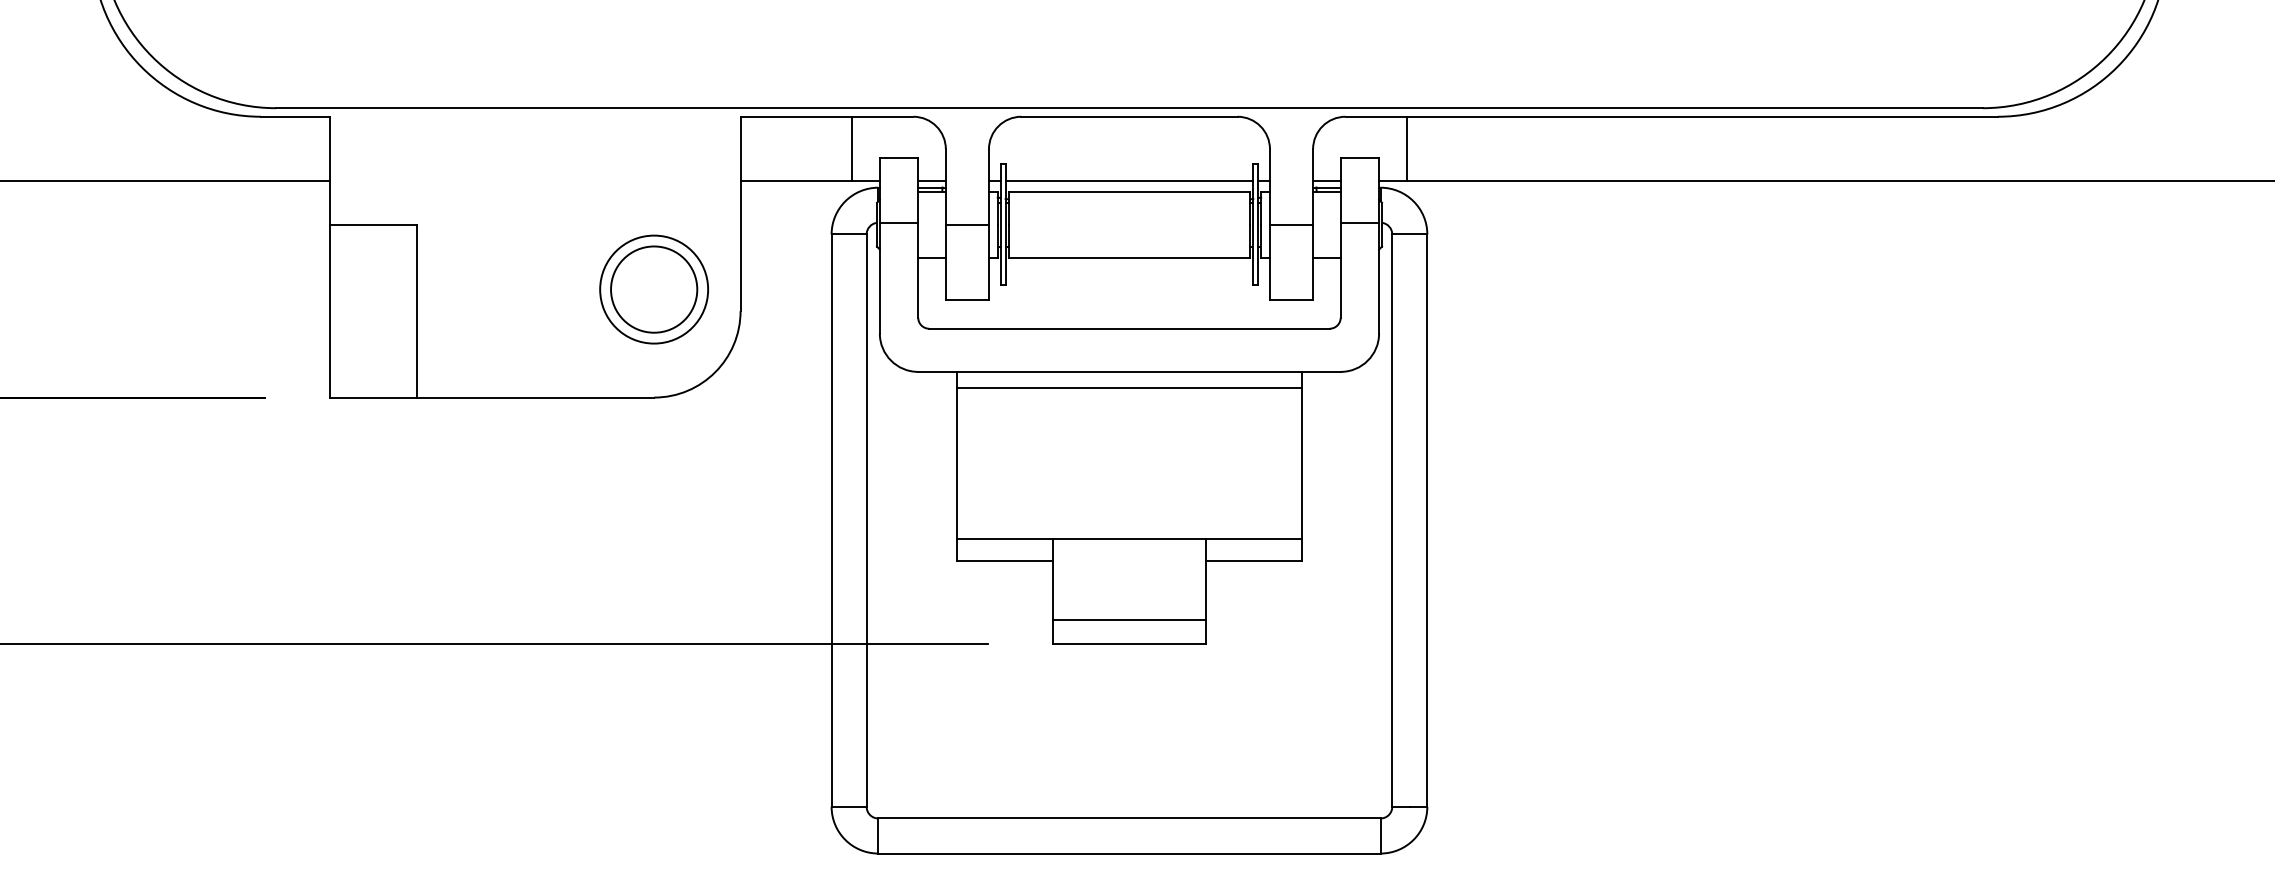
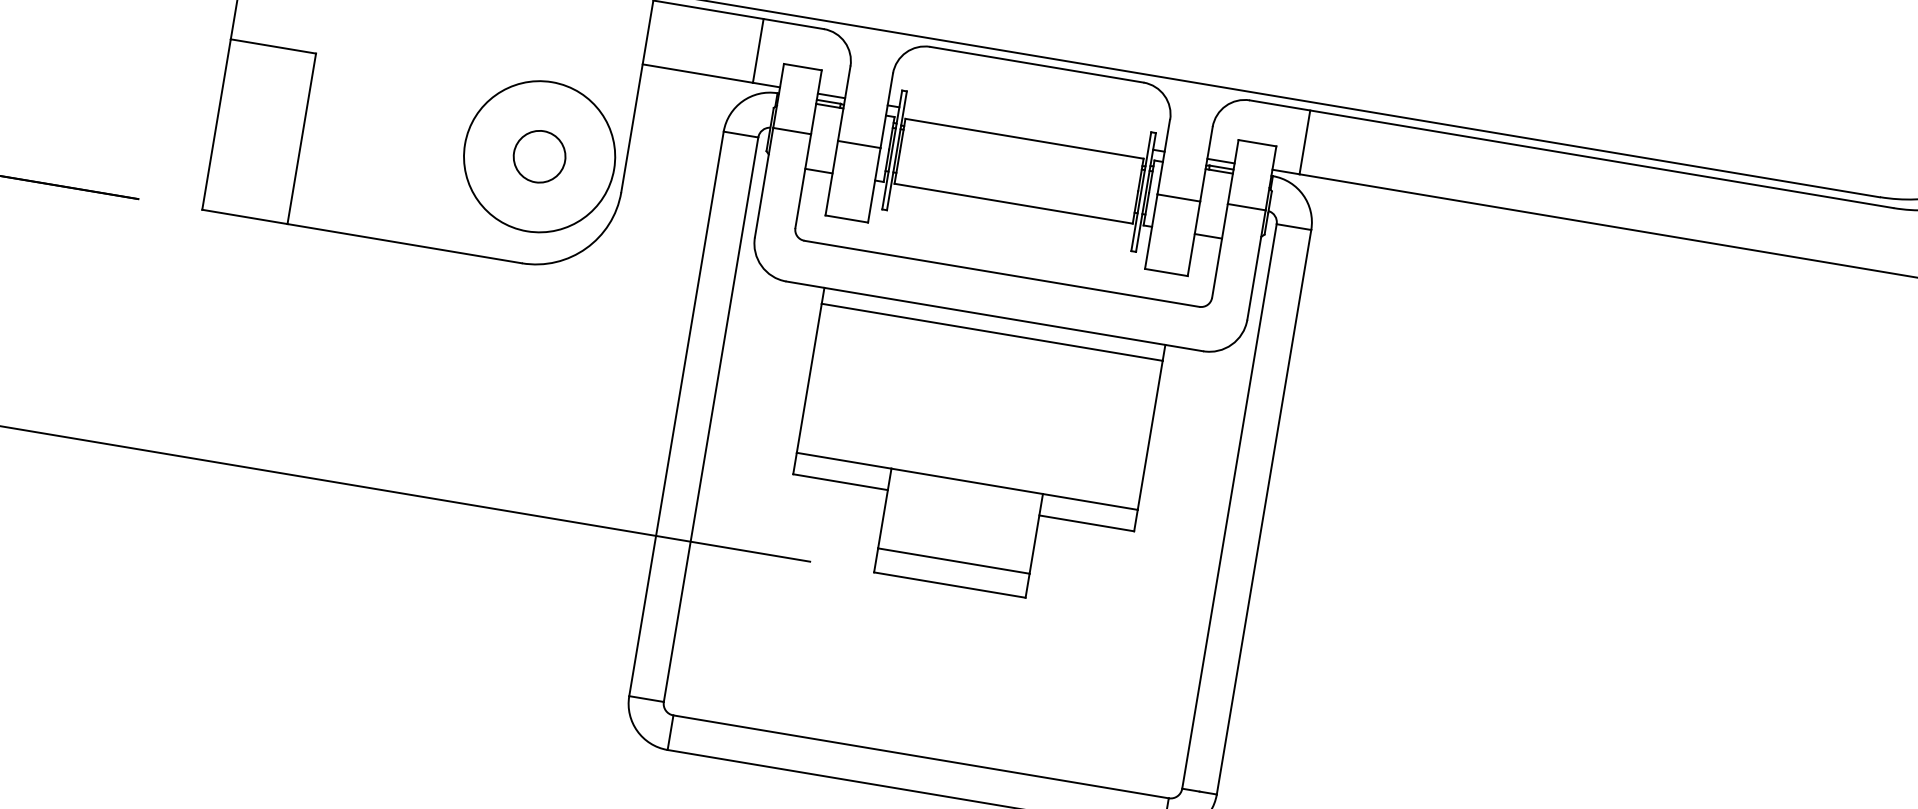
line: (1129, 181) -> (1026, 128), removed
circle: (654, 289) -> (539, 156), size x0.6
circle: (654, 289) -> (539, 156), size x1.4

